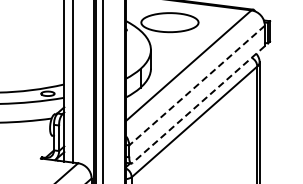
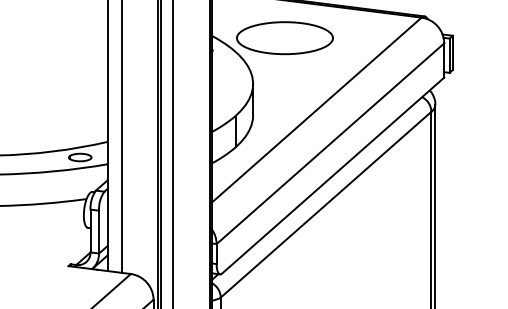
line: (196, 85) -> (329, 143), dashed -> solid
line: (198, 104) -> (332, 175), dashed -> solid

